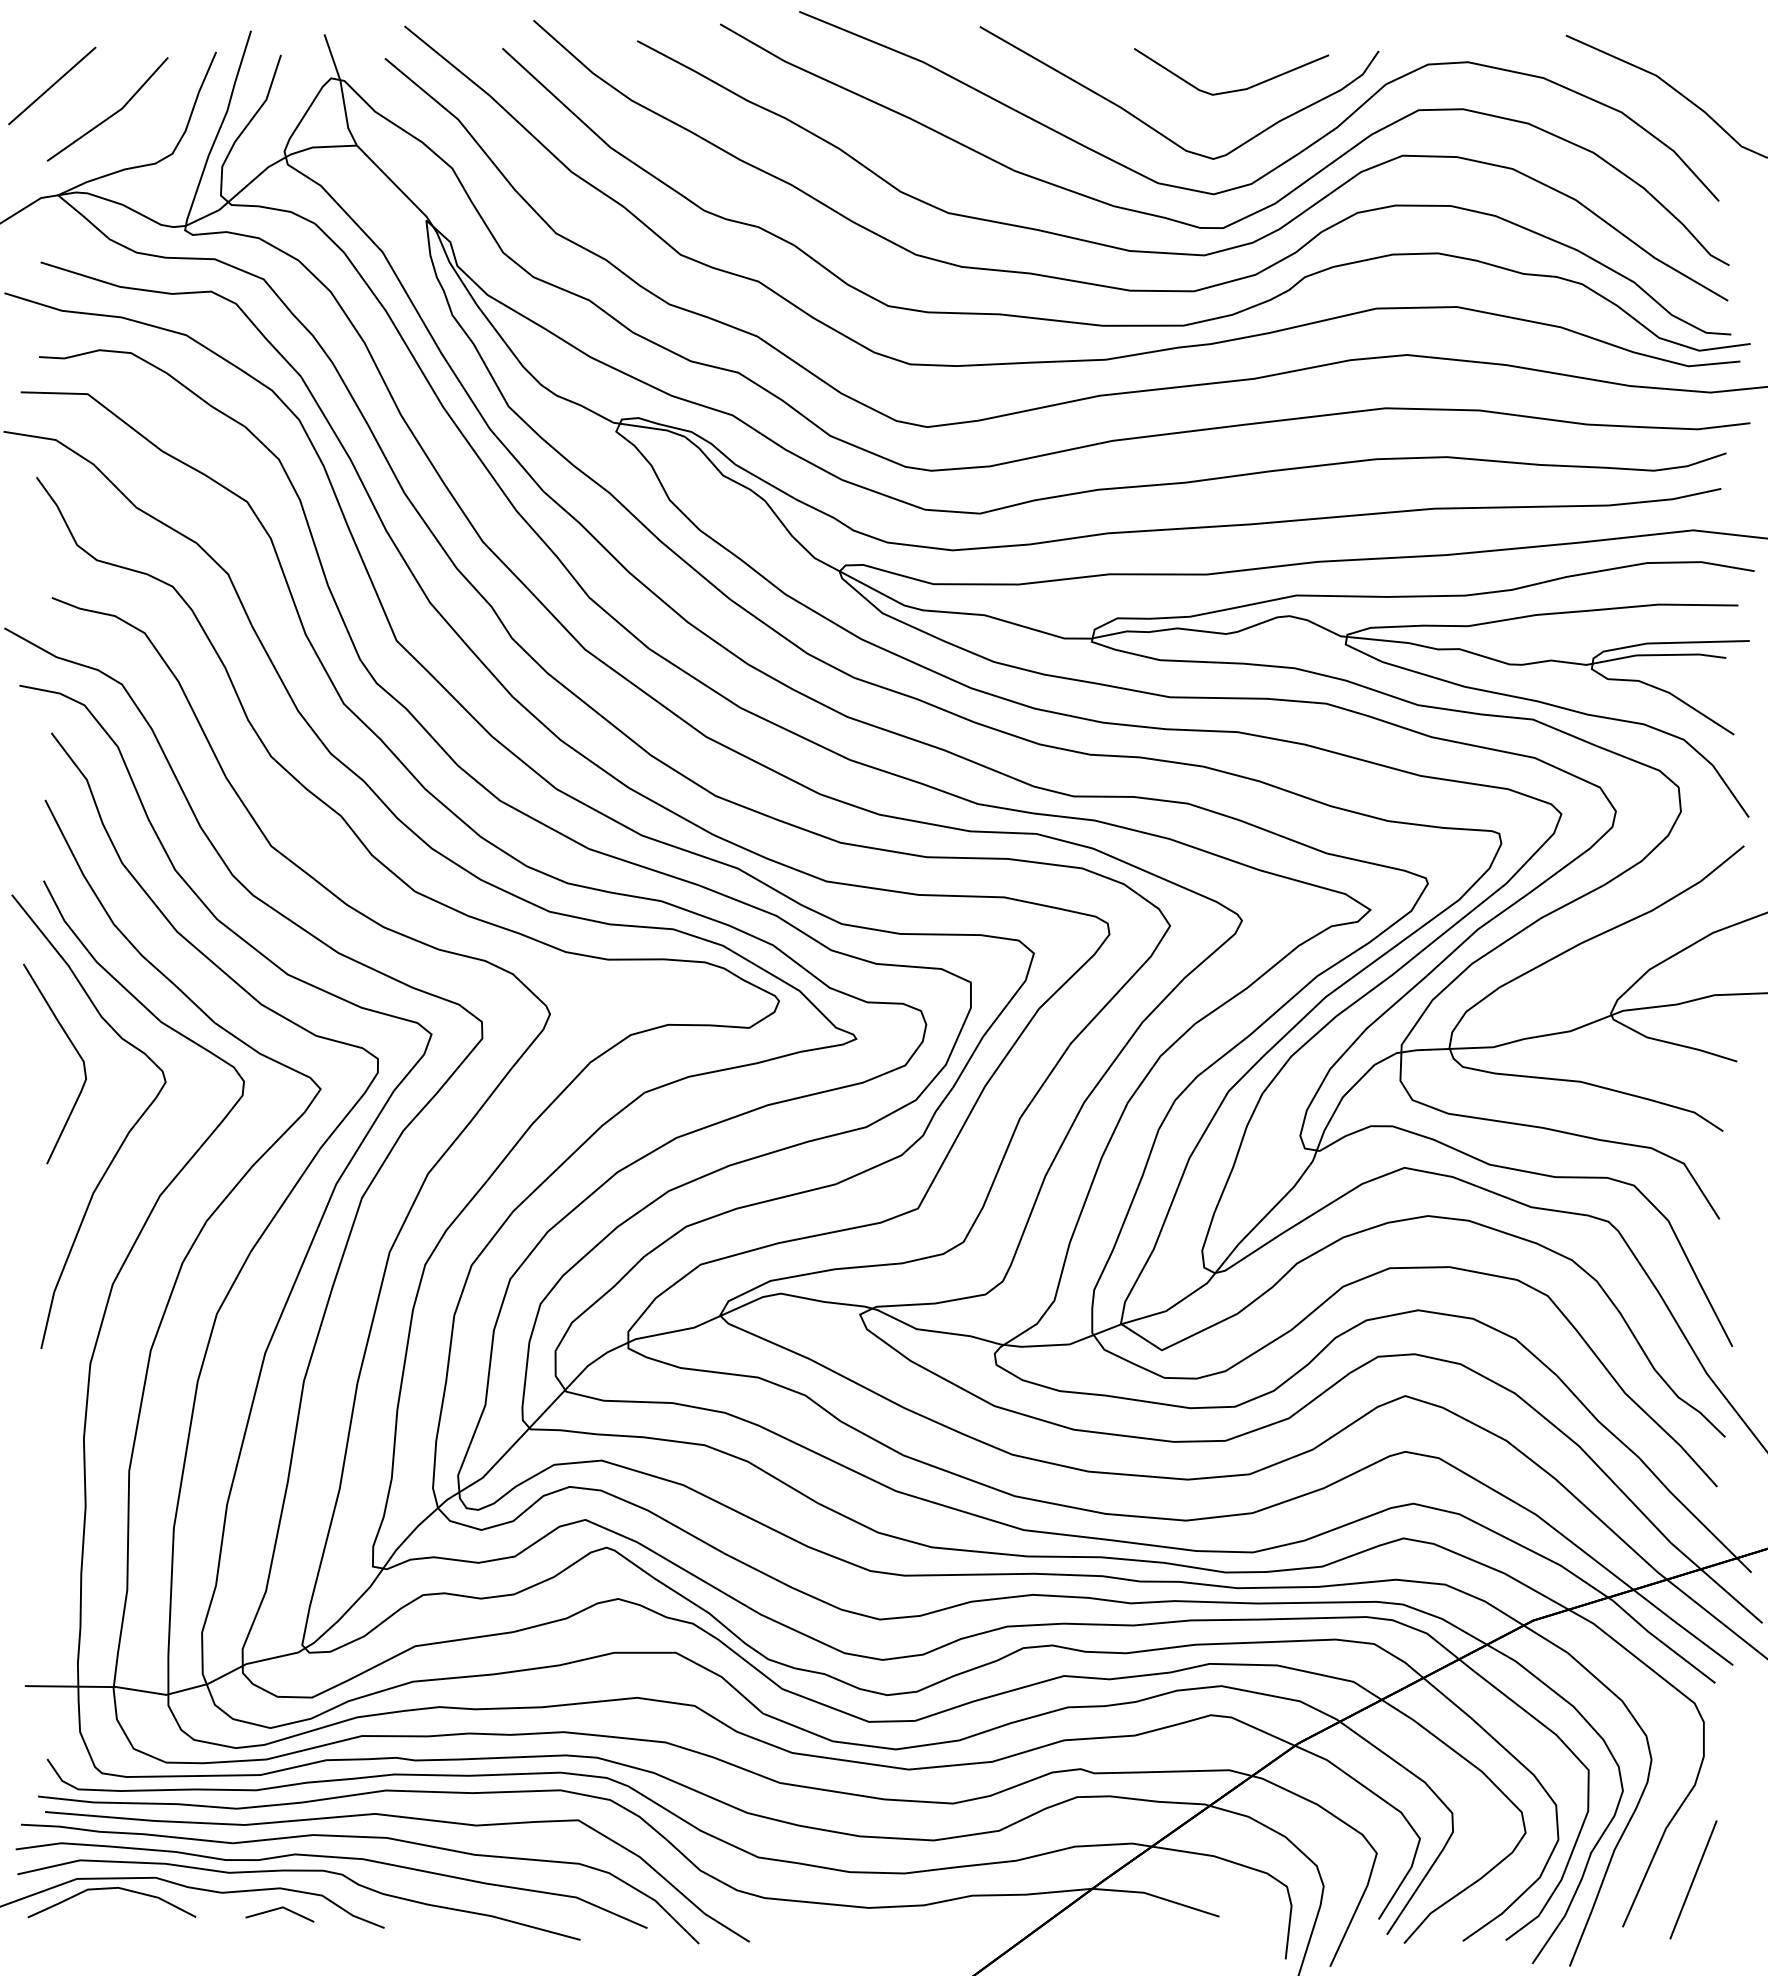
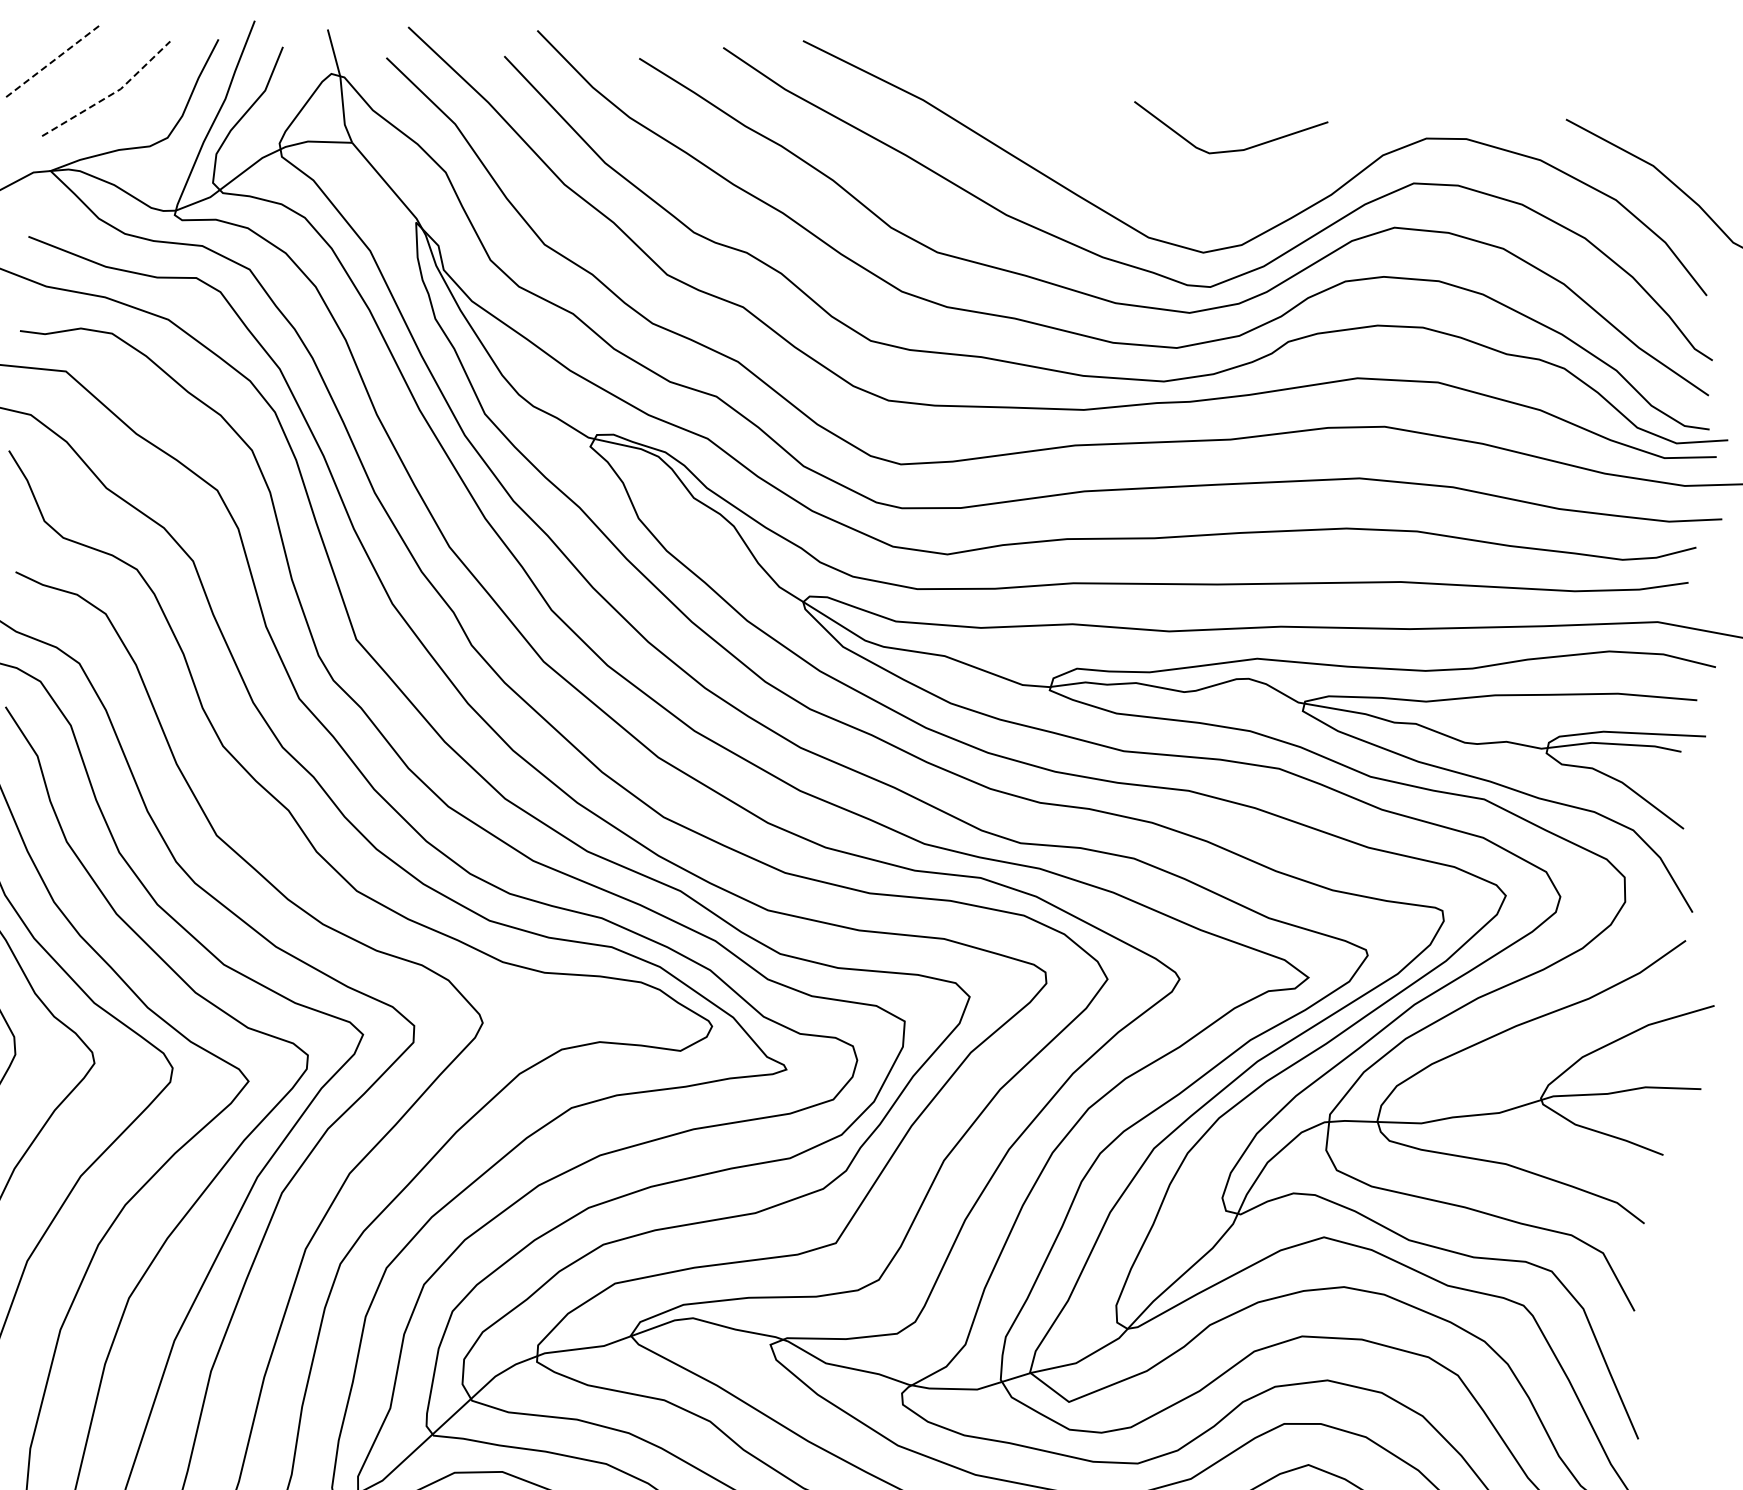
line: (52, 86) -> (52, 62), solid -> dashed
line: (113, 114) -> (111, 94), solid -> dashed
curve: (1154, 128) -> (1148, 182), removed

